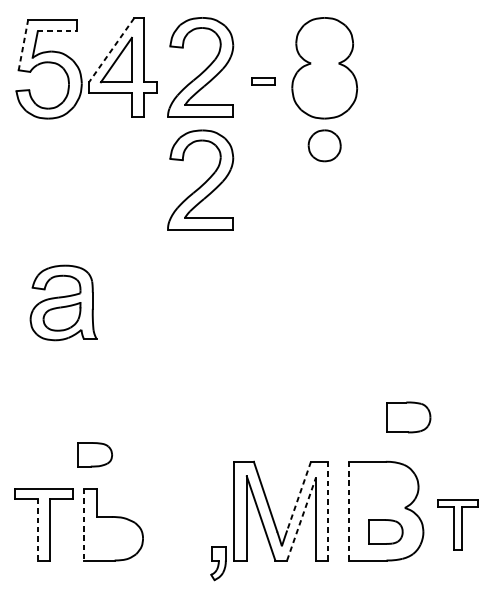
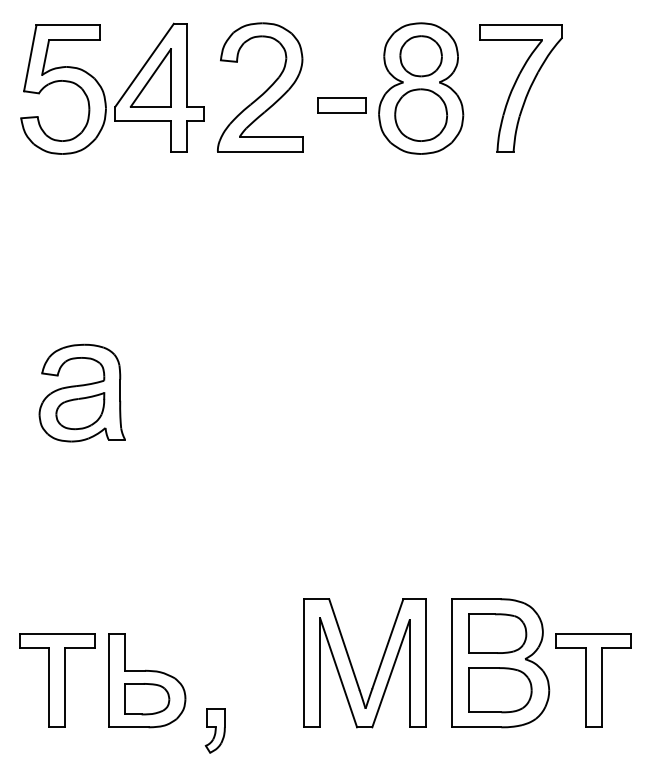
line: (57, 31) -> (74, 40), dashed -> solid
line: (23, 45) -> (30, 58), dashed -> solid
line: (111, 50) -> (144, 65), dashed -> solid
part: (401, 68) -> (520, 88), added
part: (263, 81) -> (341, 105), size x1.67
part: (324, 88) -> (420, 114), added
part: (324, 146) -> (420, 56), moved
part: (200, 179) -> (260, 233), removed
part: (408, 417) -> (497, 633), moved
part: (95, 455) -> (147, 699), moved
line: (298, 496) -> (387, 644), dashed -> solid
line: (328, 510) -> (425, 662), dashed -> solid
line: (348, 511) -> (452, 663), dashed -> solid
line: (301, 519) -> (391, 673), dashed -> solid
part: (457, 524) -> (593, 680), size x1.43
line: (84, 525) -> (109, 681), dashed -> solid
line: (38, 529) -> (49, 687), dashed -> solid
part: (385, 532) -> (500, 690), size x1.43
part: (217, 562) -> (214, 730), moved

